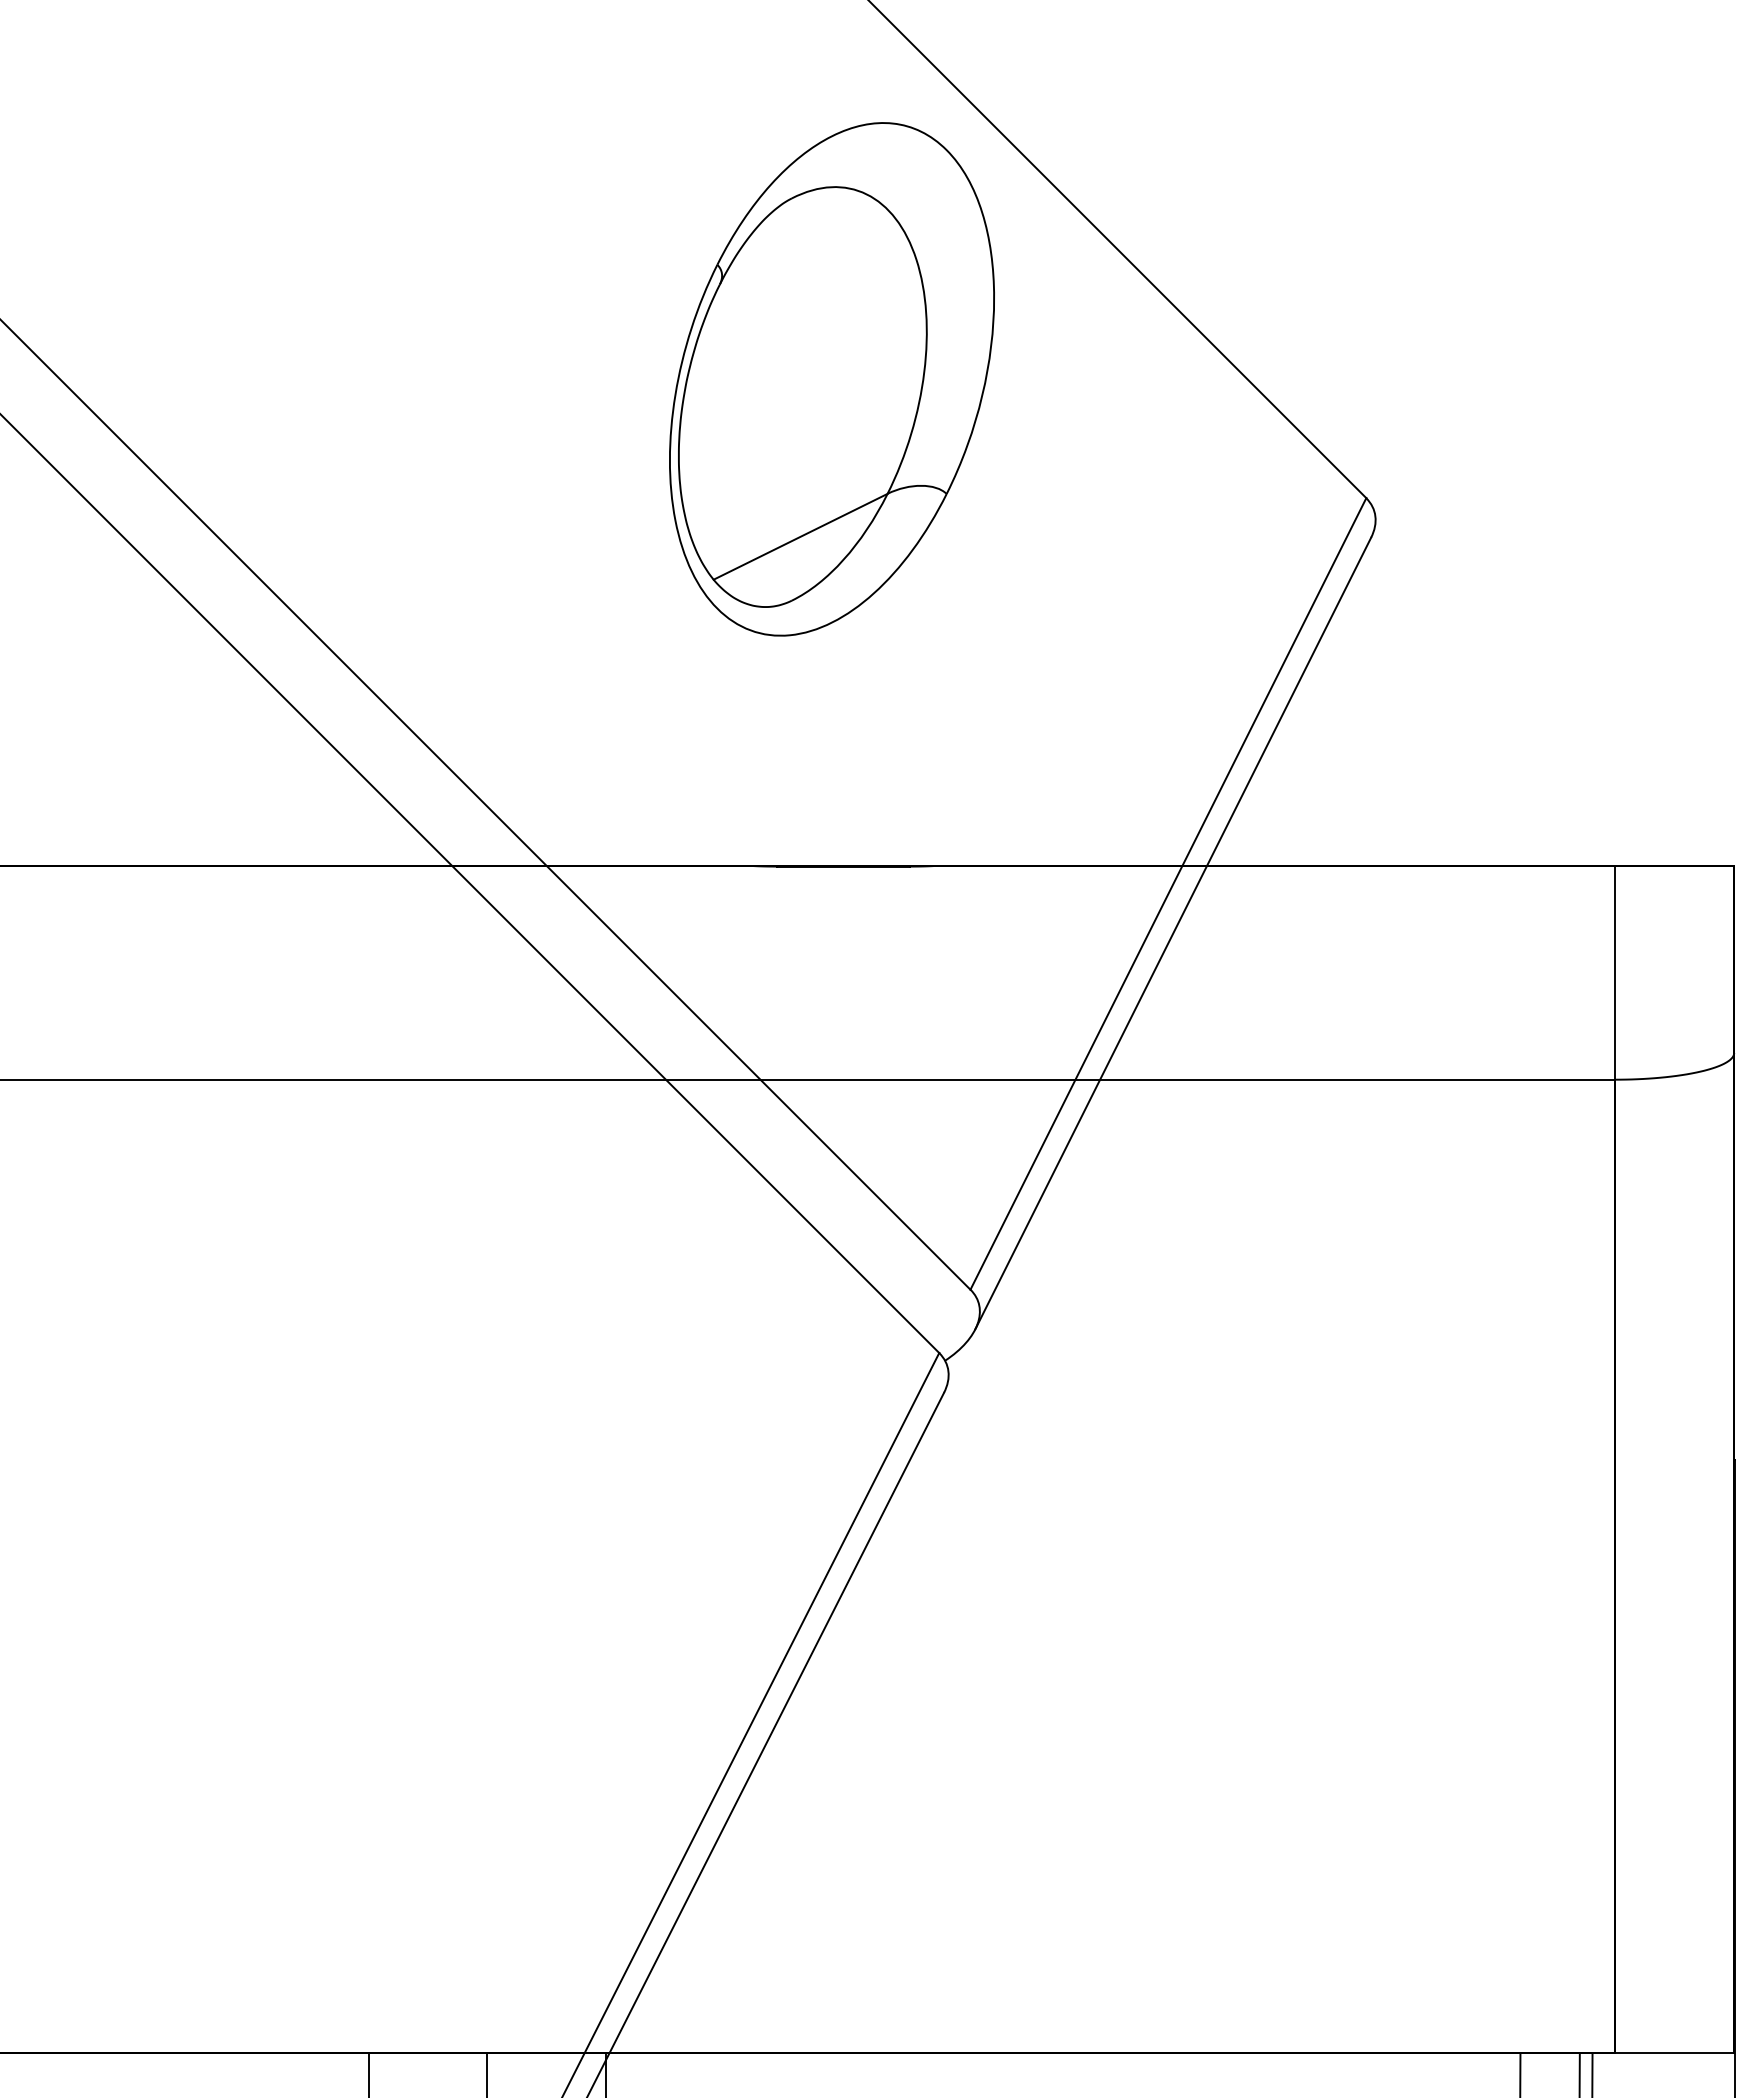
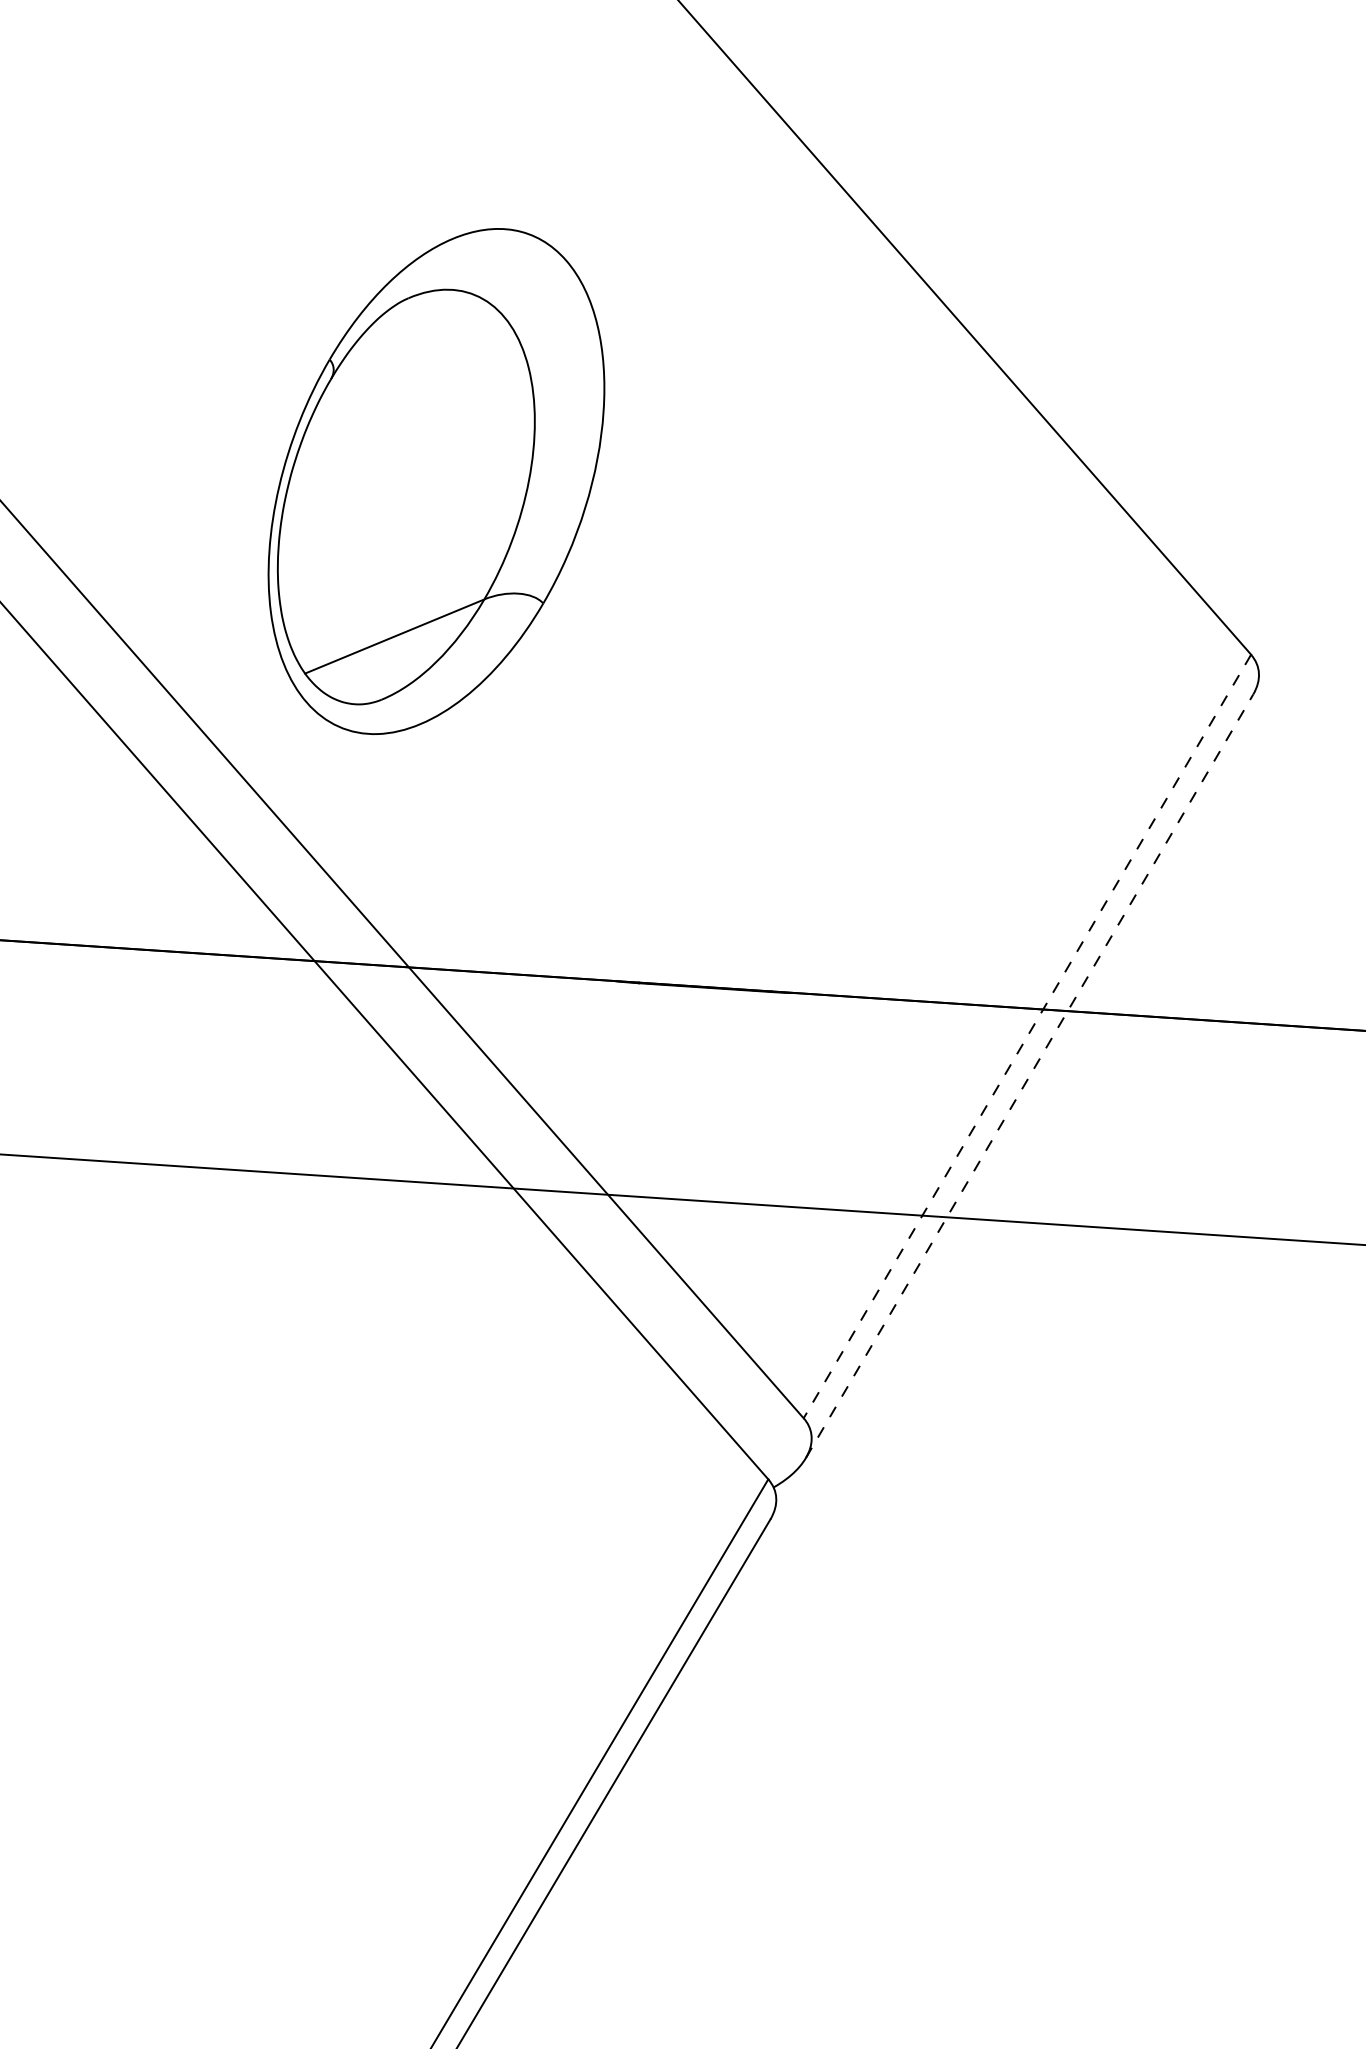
part: (831, 379) -> (435, 481), moved
line: (1168, 893) -> (1027, 1036), solid -> dashed
line: (1173, 933) -> (1029, 1076), solid -> dashed

